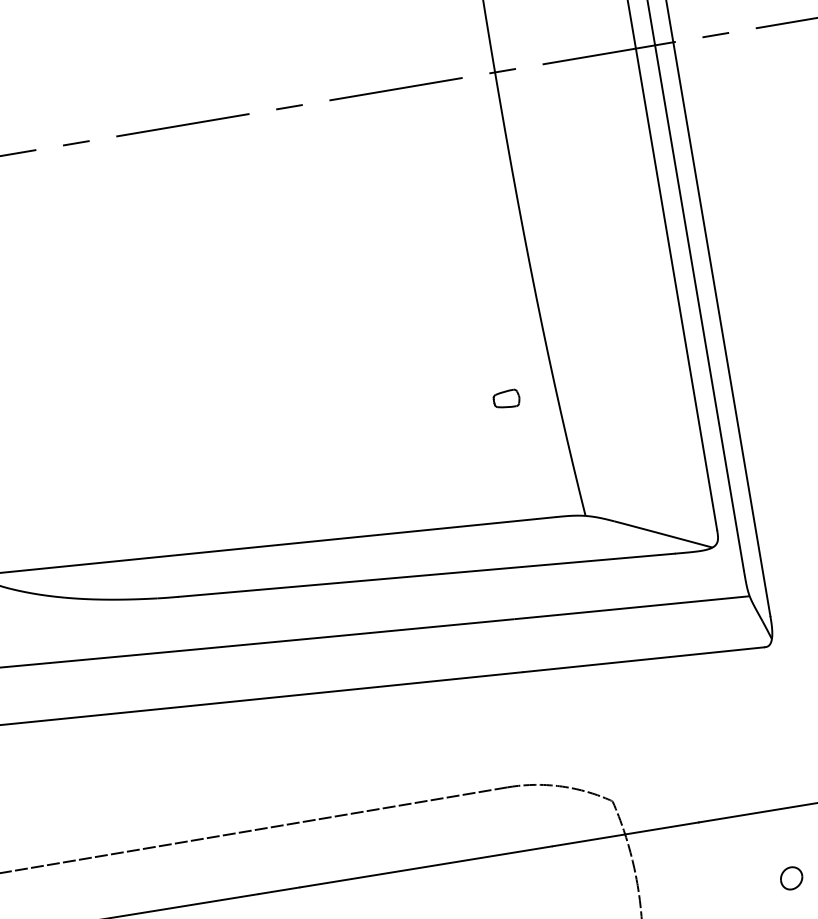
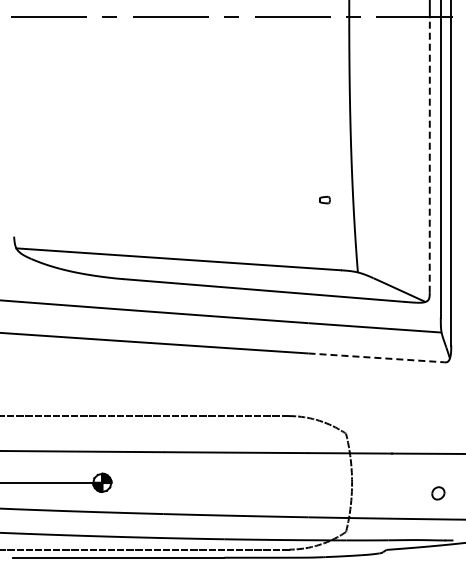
line: (675, 288) -> (429, 154), solid -> dashed
part: (505, 398) -> (324, 199), size x0.7
line: (645, 658) -> (377, 357), solid -> dashed

